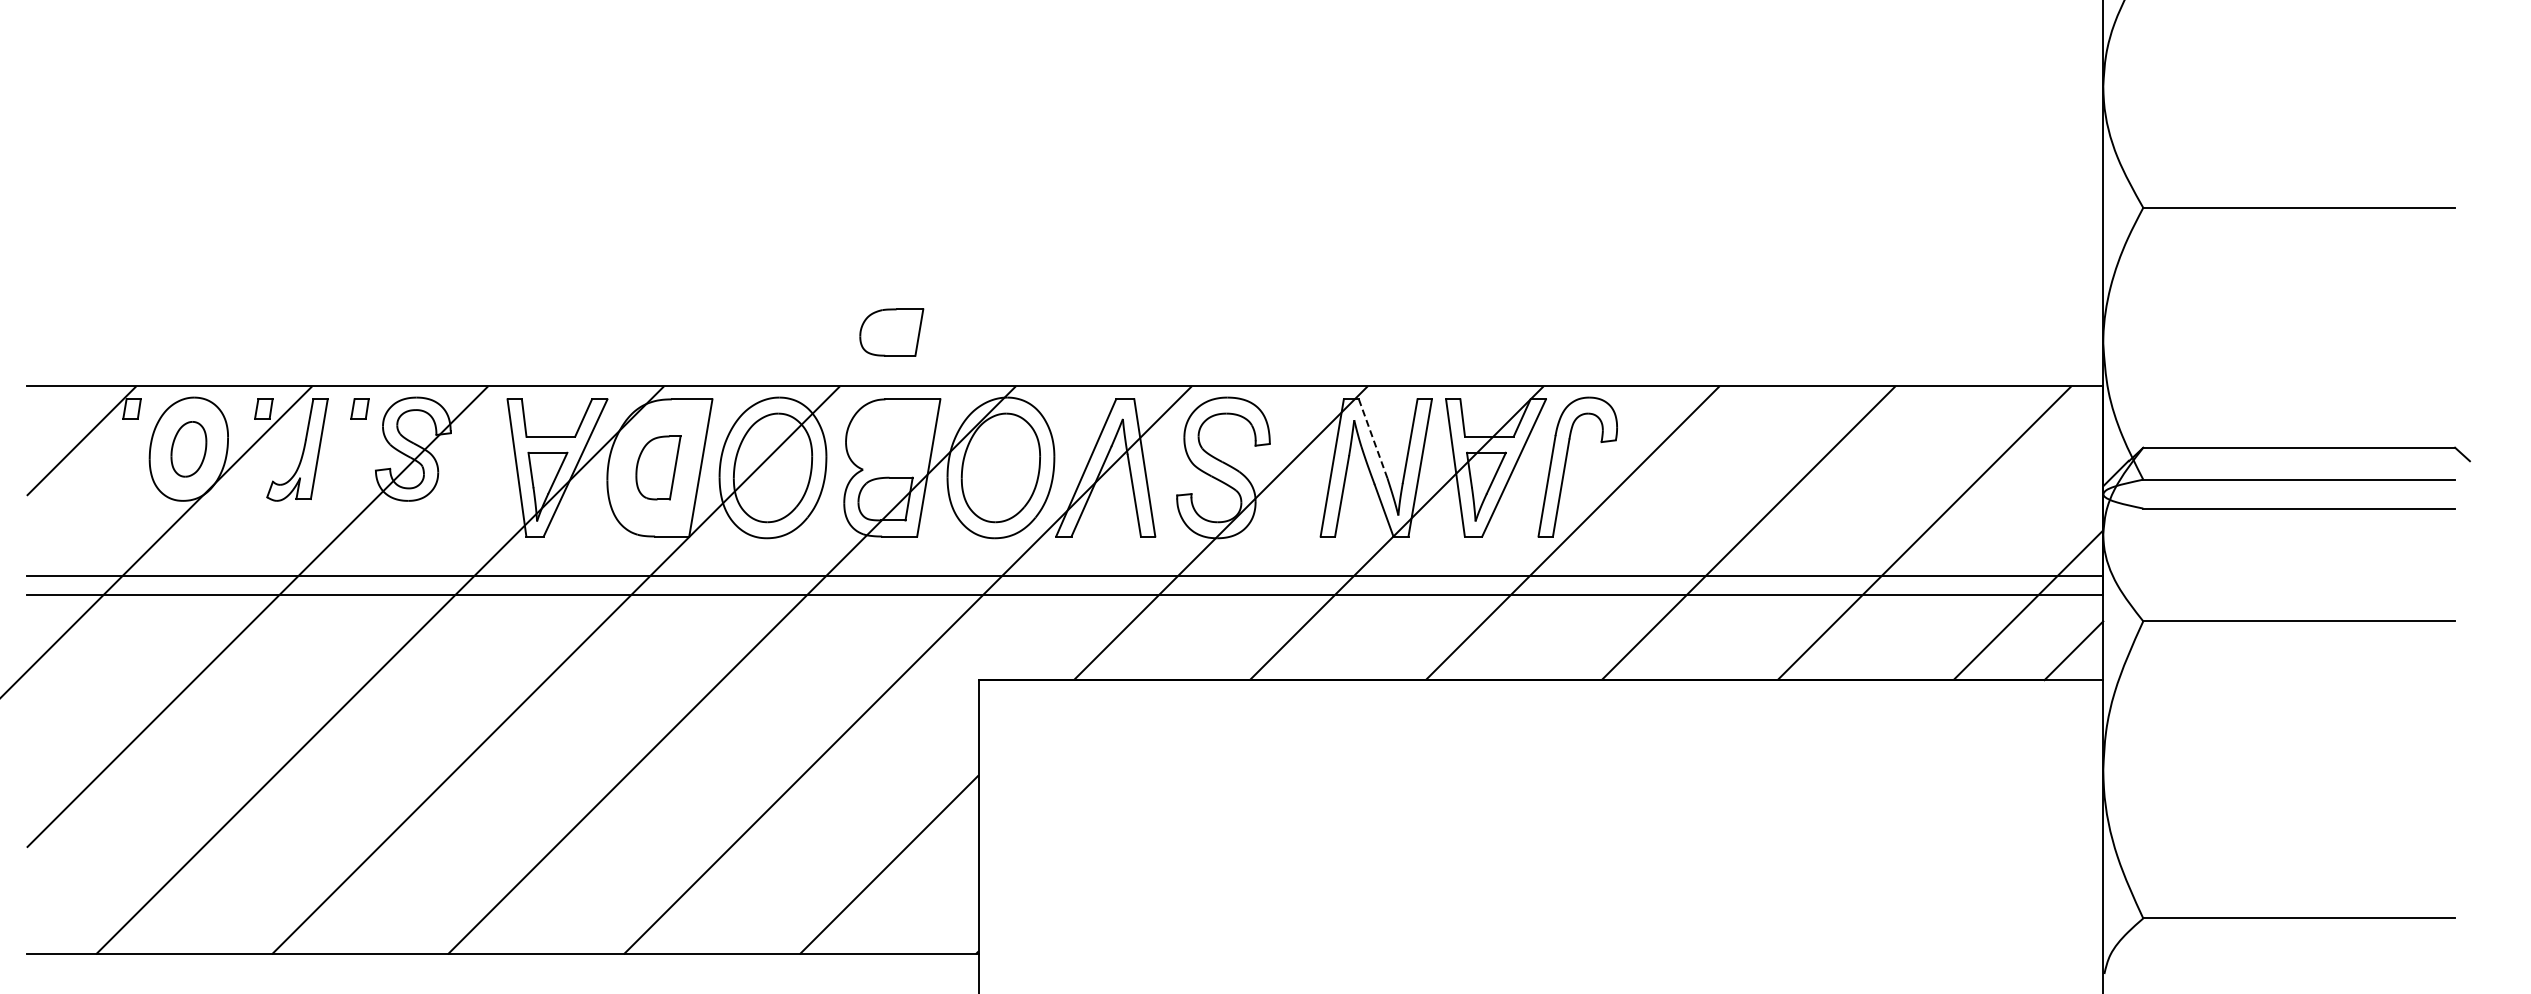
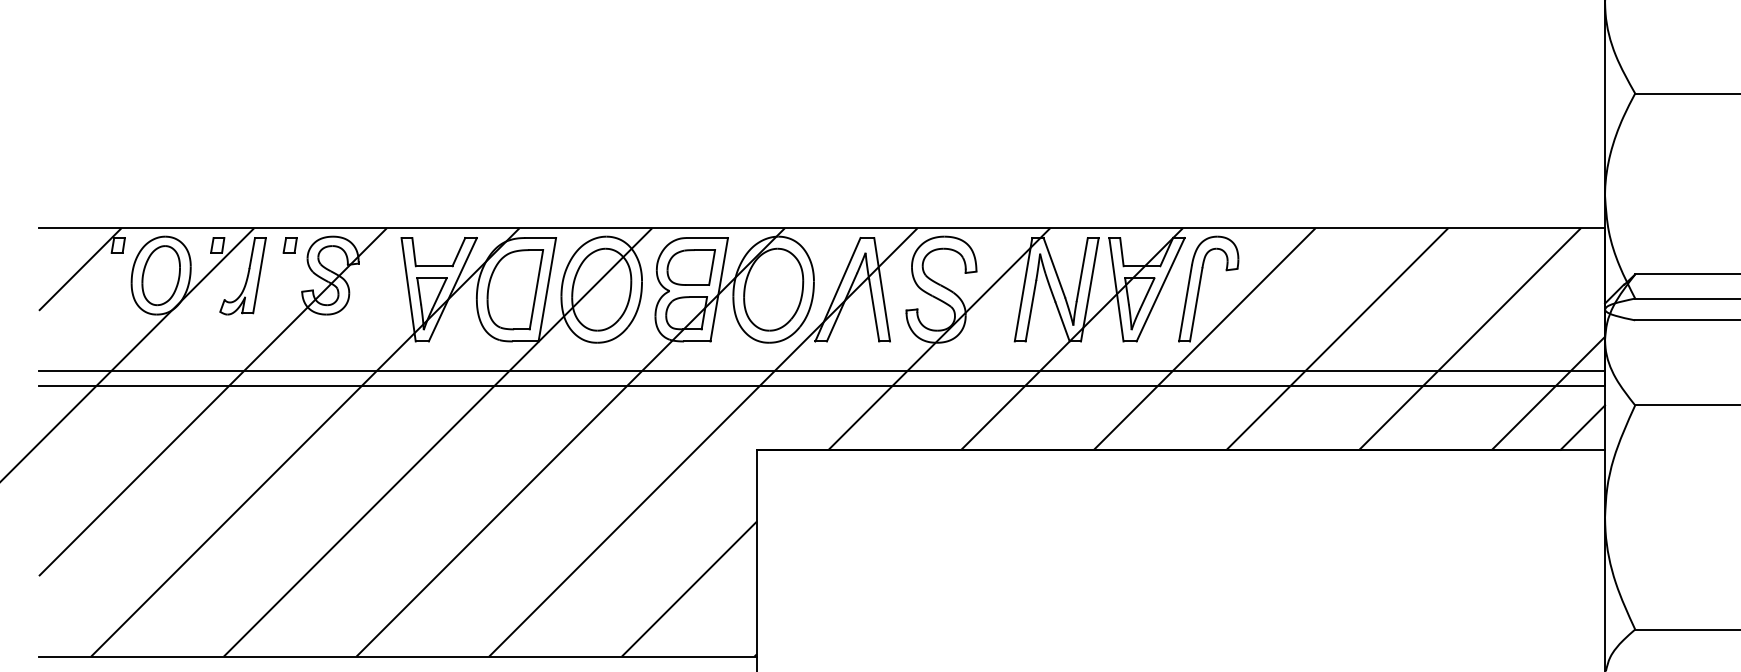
part: (891, 332) -> (691, 267), moved
line: (1373, 438) -> (1054, 267), dashed -> solid
part: (188, 449) -> (160, 275), size x1.43
part: (658, 467) -> (515, 289), size x1.67

